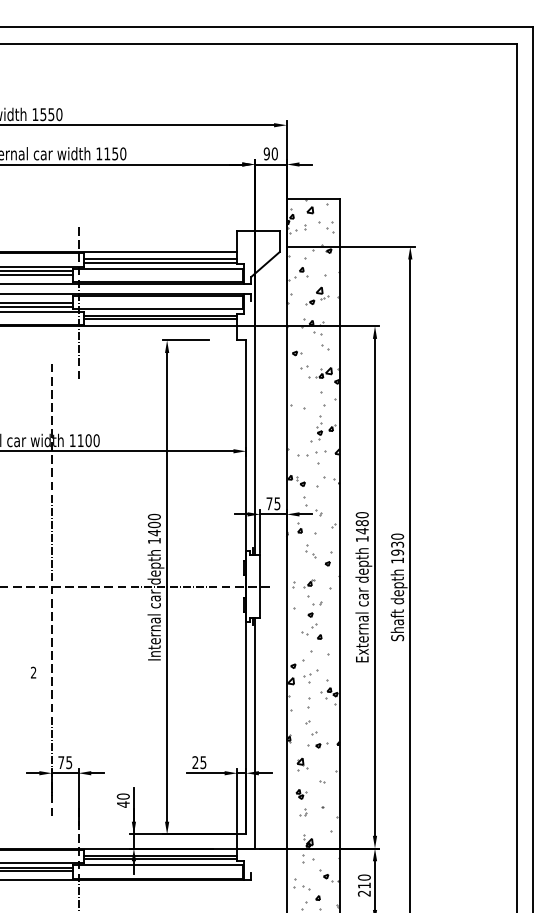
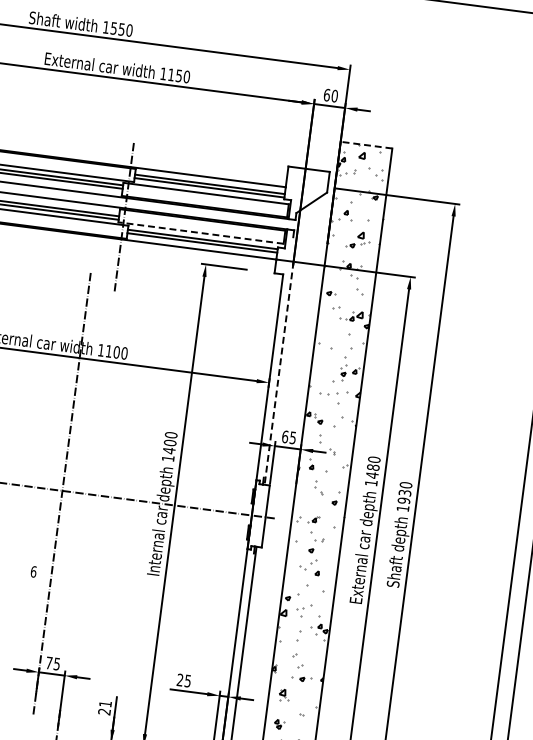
text: (266, 153) -> (326, 94), 90 -> 60
line: (312, 199) -> (365, 145), solid -> dashed
line: (157, 309) -> (200, 233), solid -> dashed
line: (255, 440) -> (279, 373), solid -> dashed
text: (269, 503) -> (285, 436), 75 -> 65
text: (33, 672) -> (33, 571), 2 -> 6
text: (122, 800) -> (104, 707), 40 -> 21

